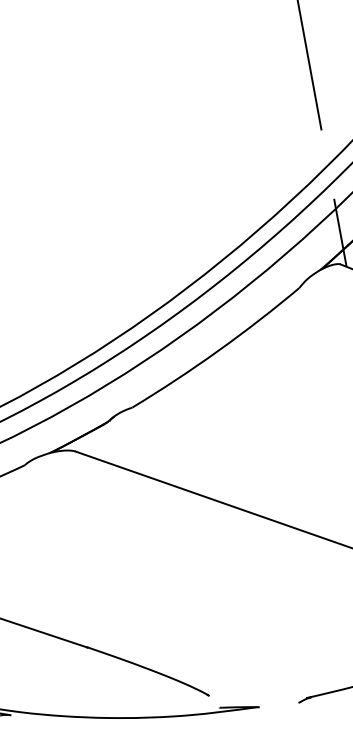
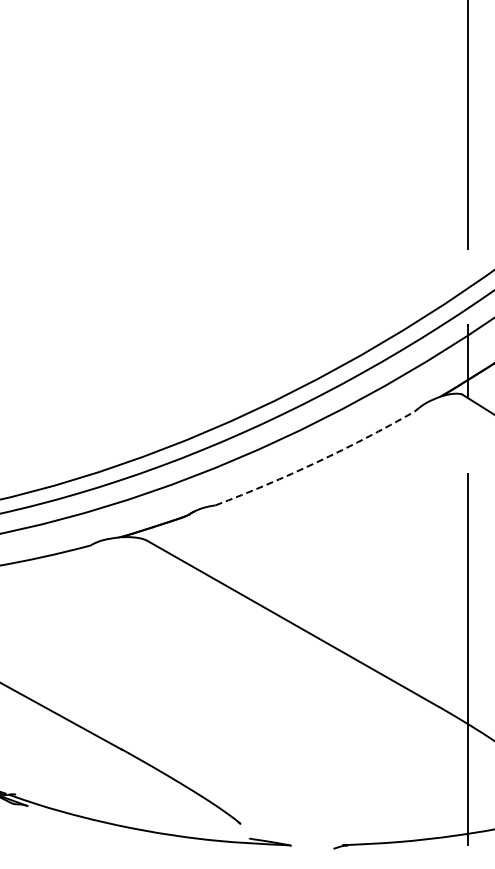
arc: (217, 351) -> (316, 462), solid -> dashed

